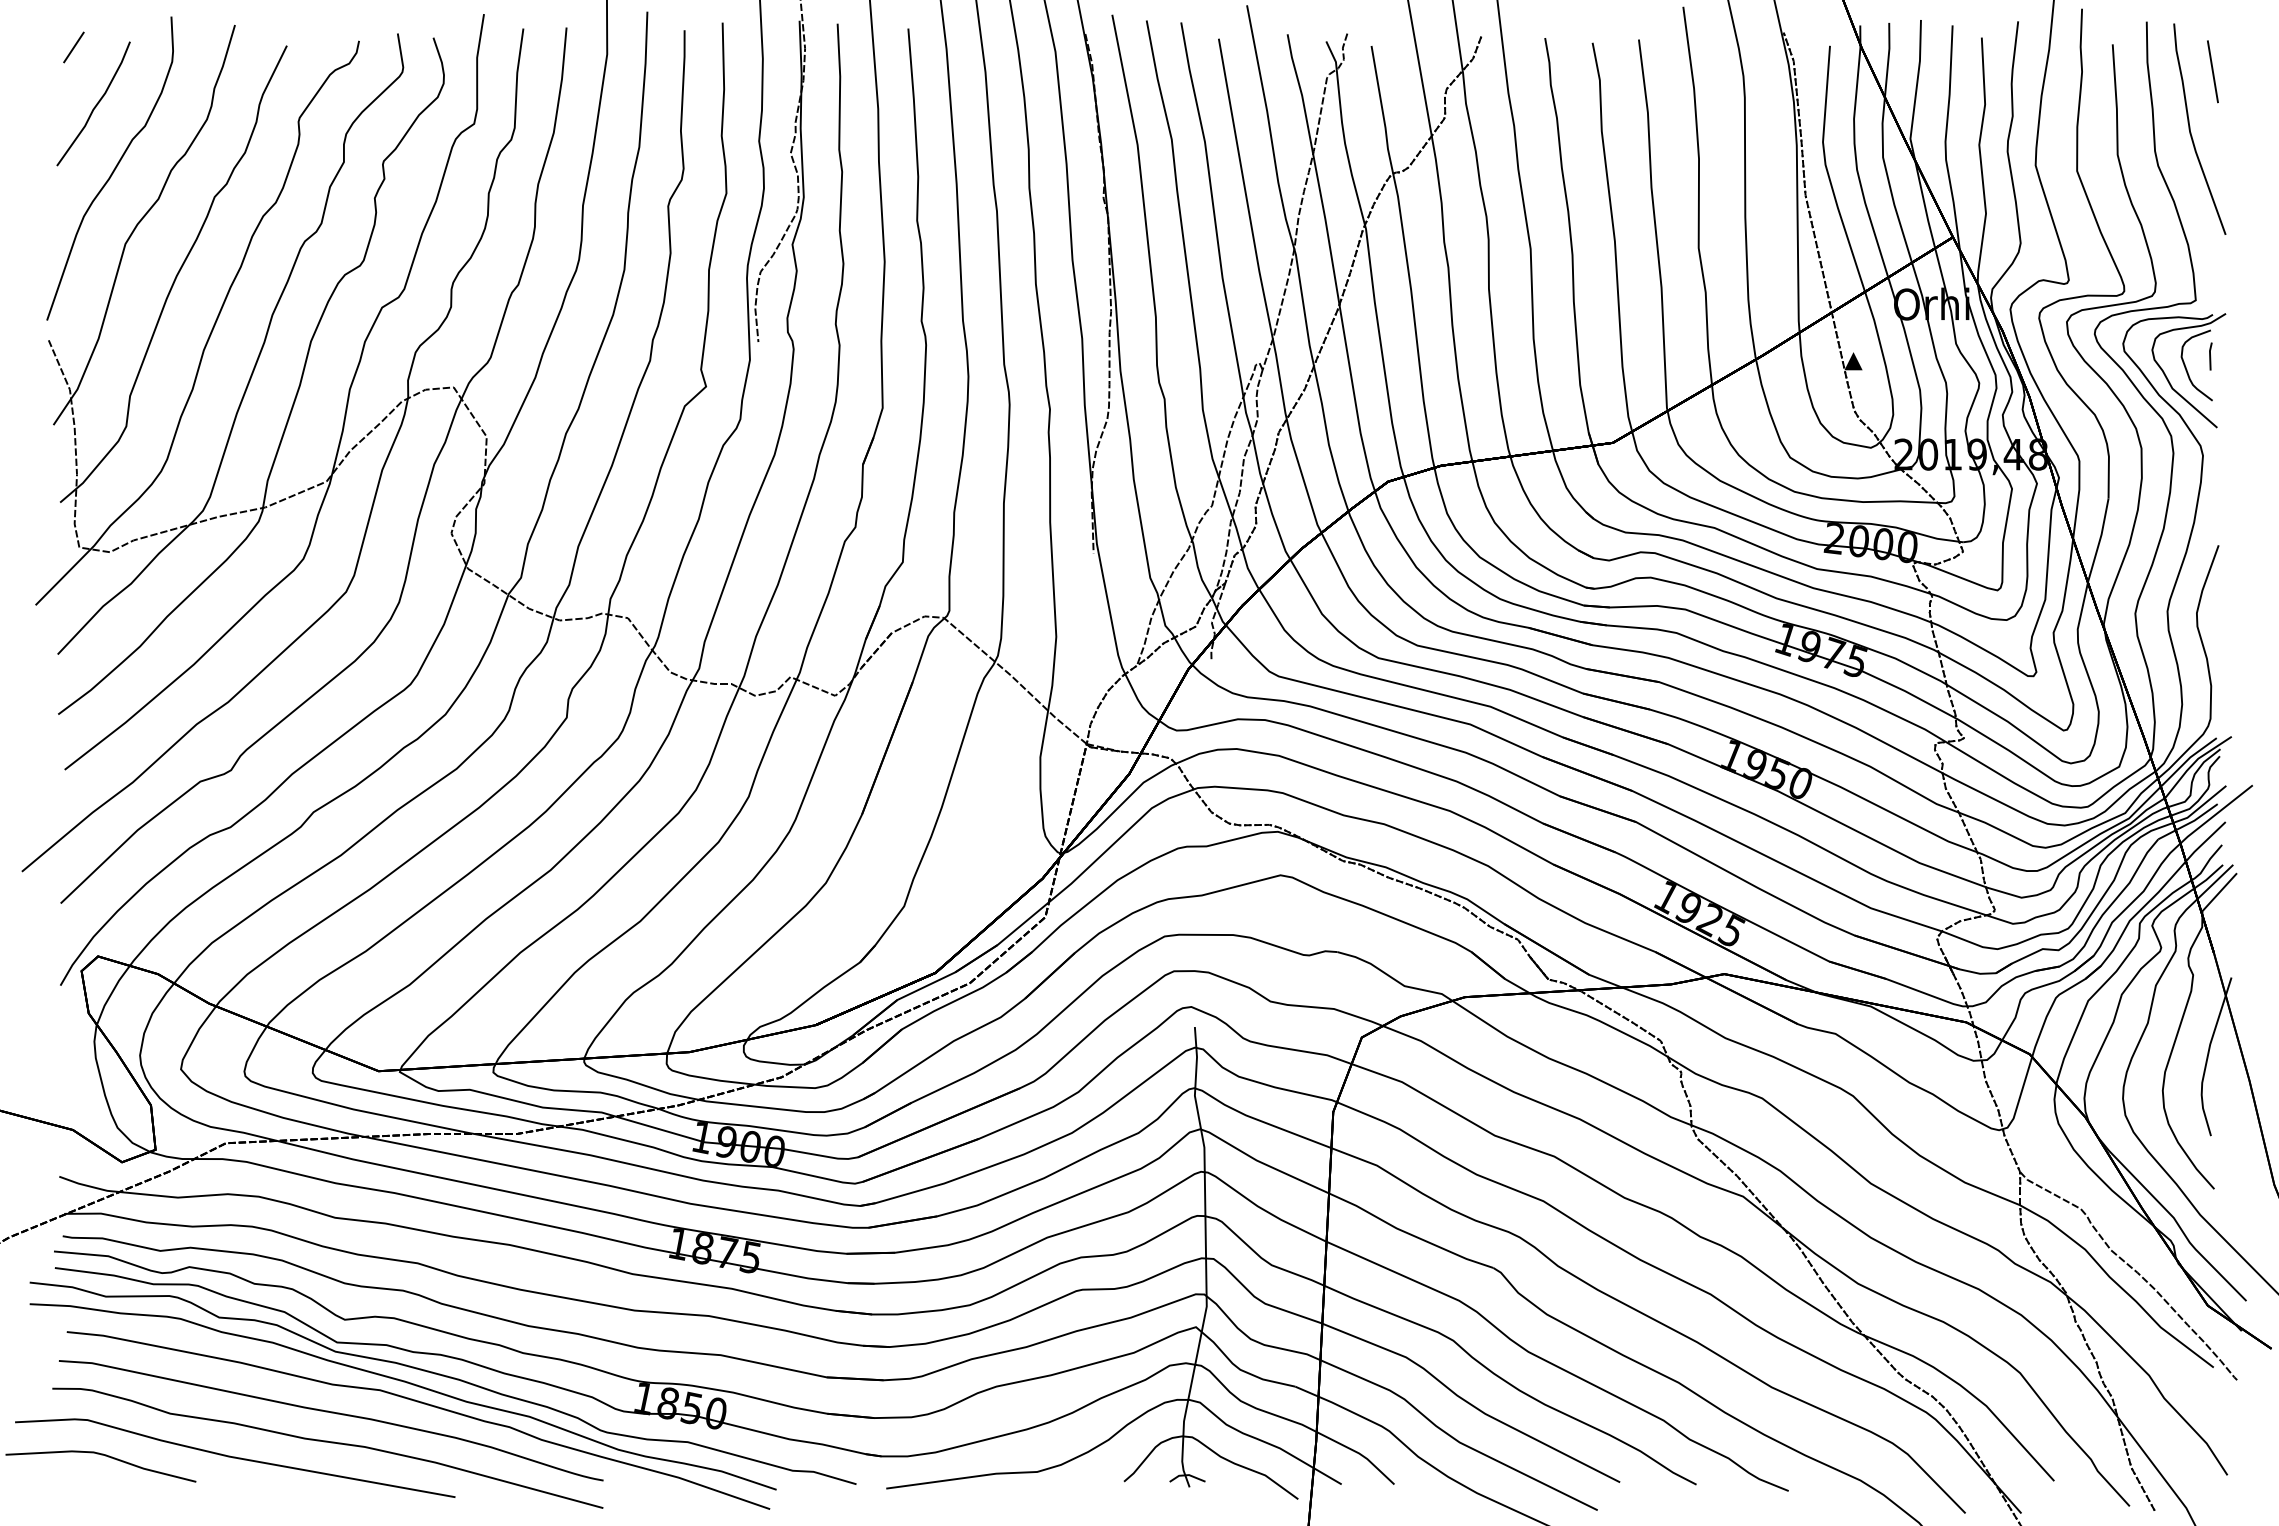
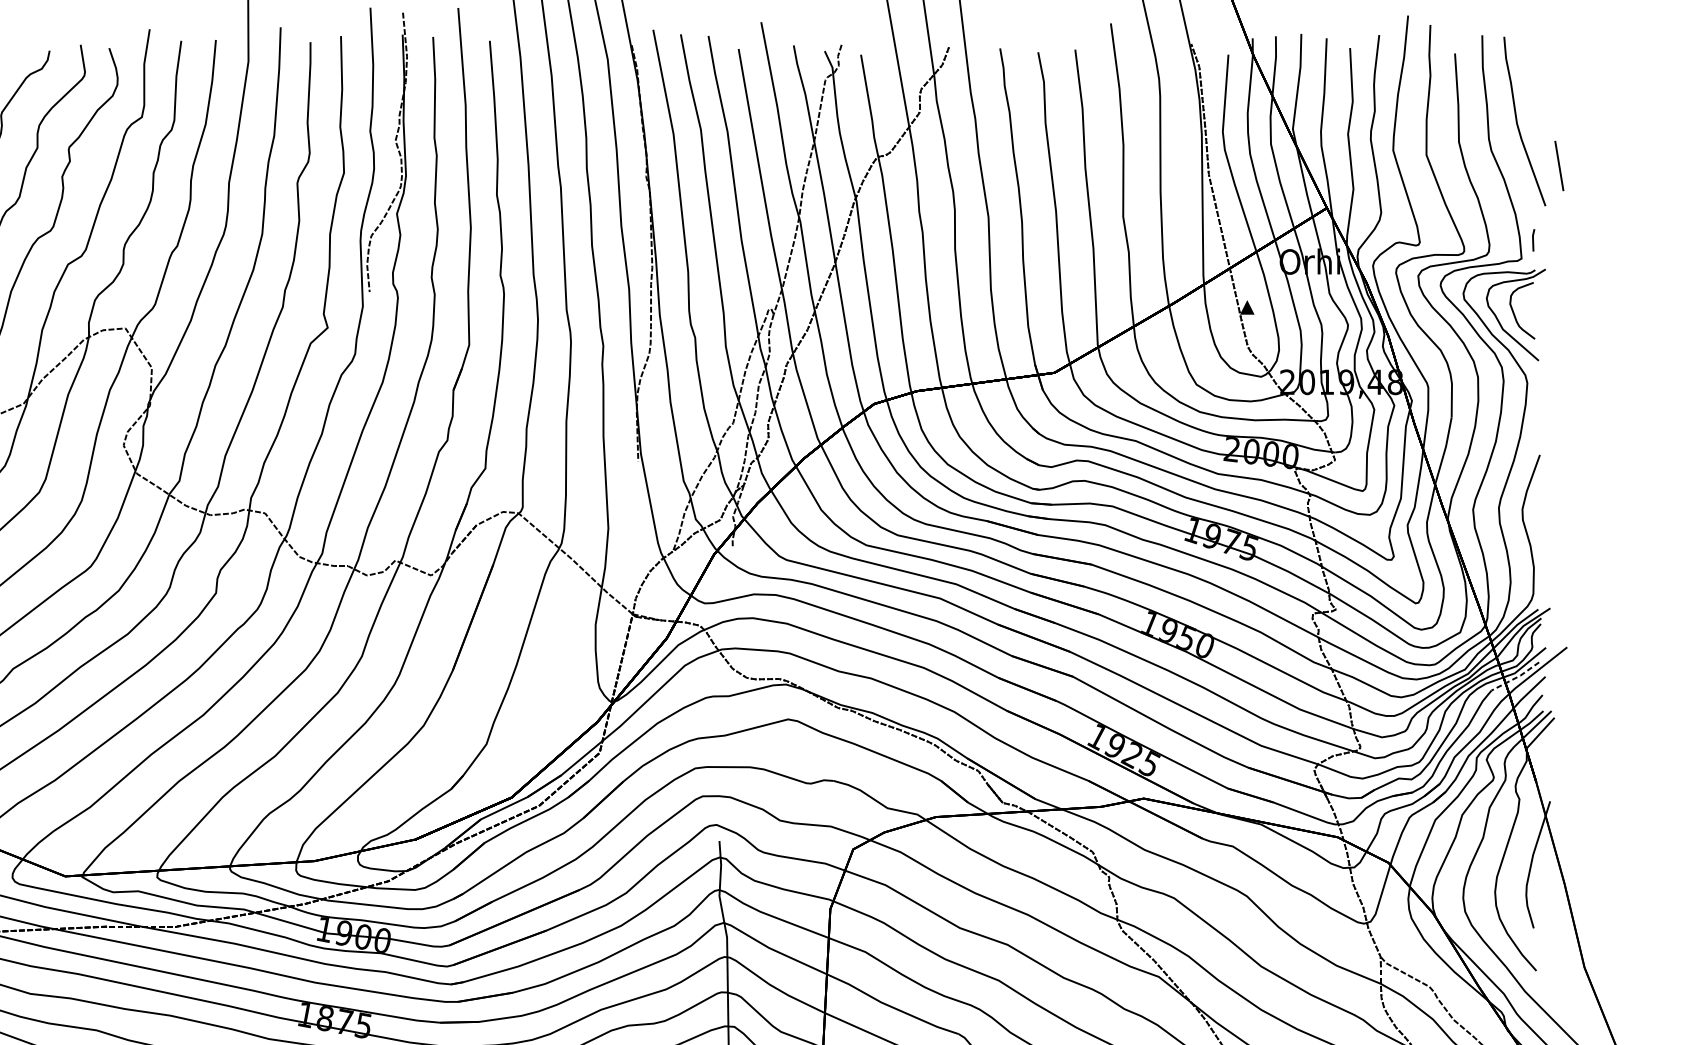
line: (2212, 71) -> (1559, 165), moved
line: (2210, 356) -> (1533, 240), moved
line: (2189, 823) -> (1516, 677), solid -> dashed

